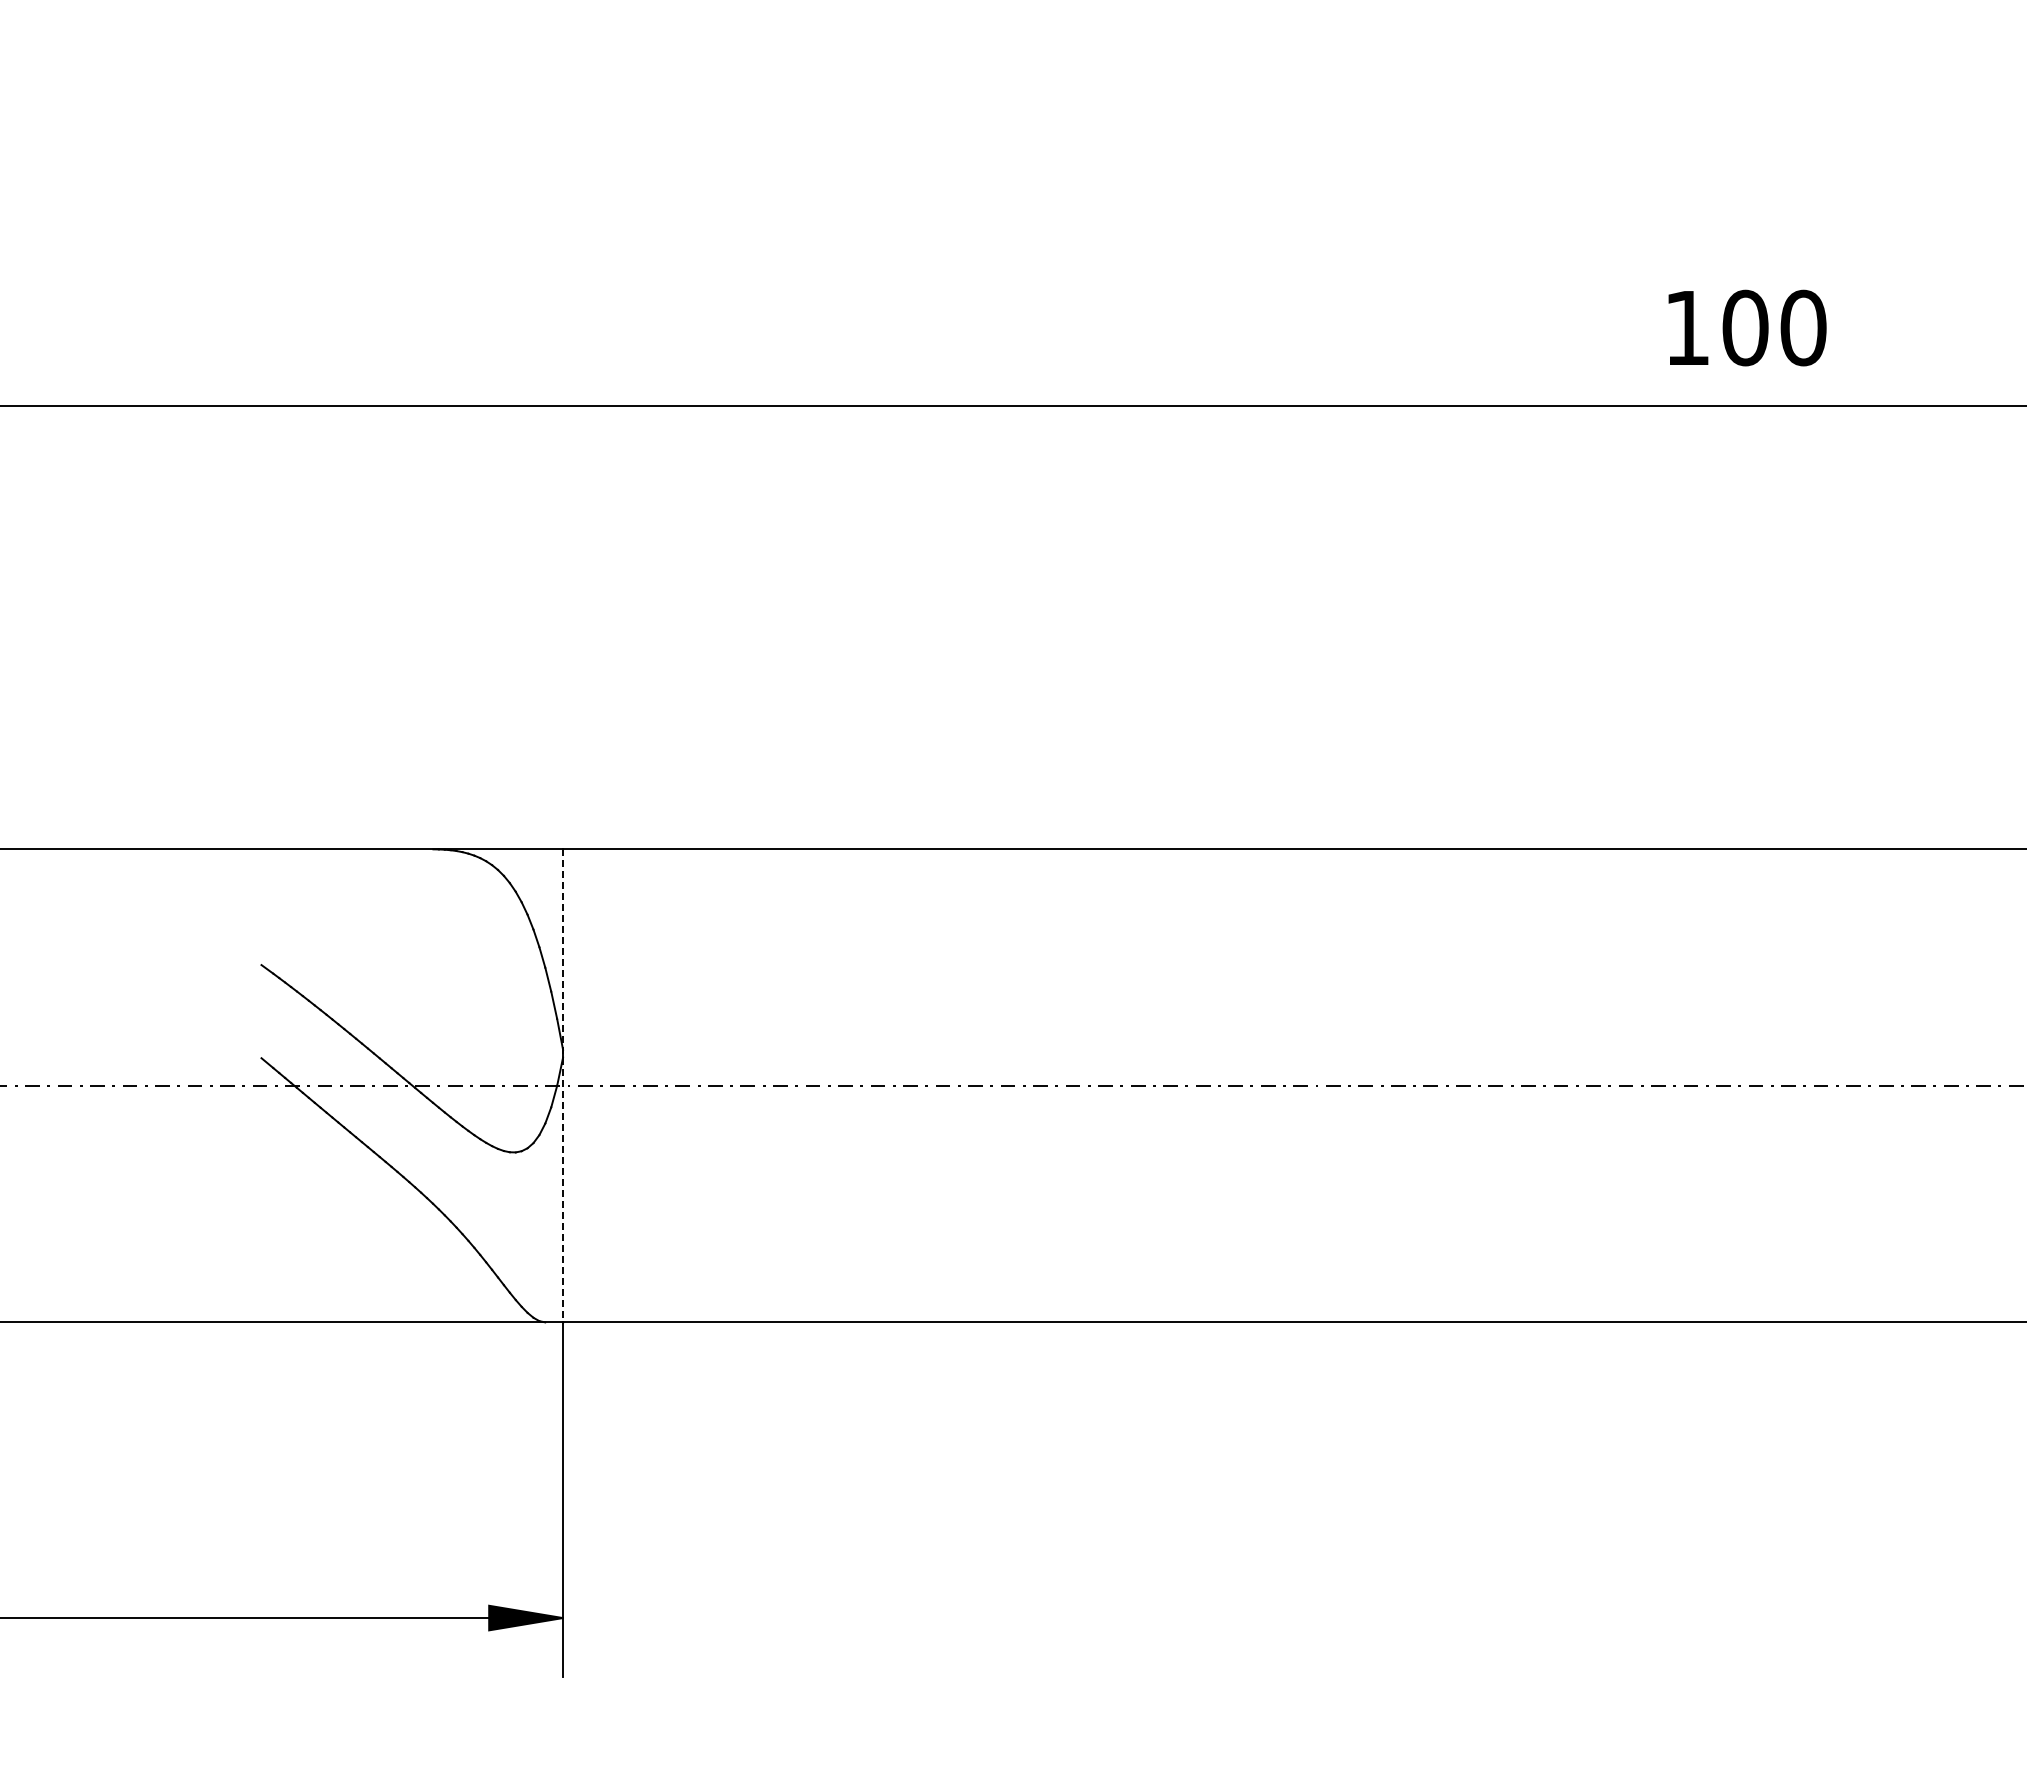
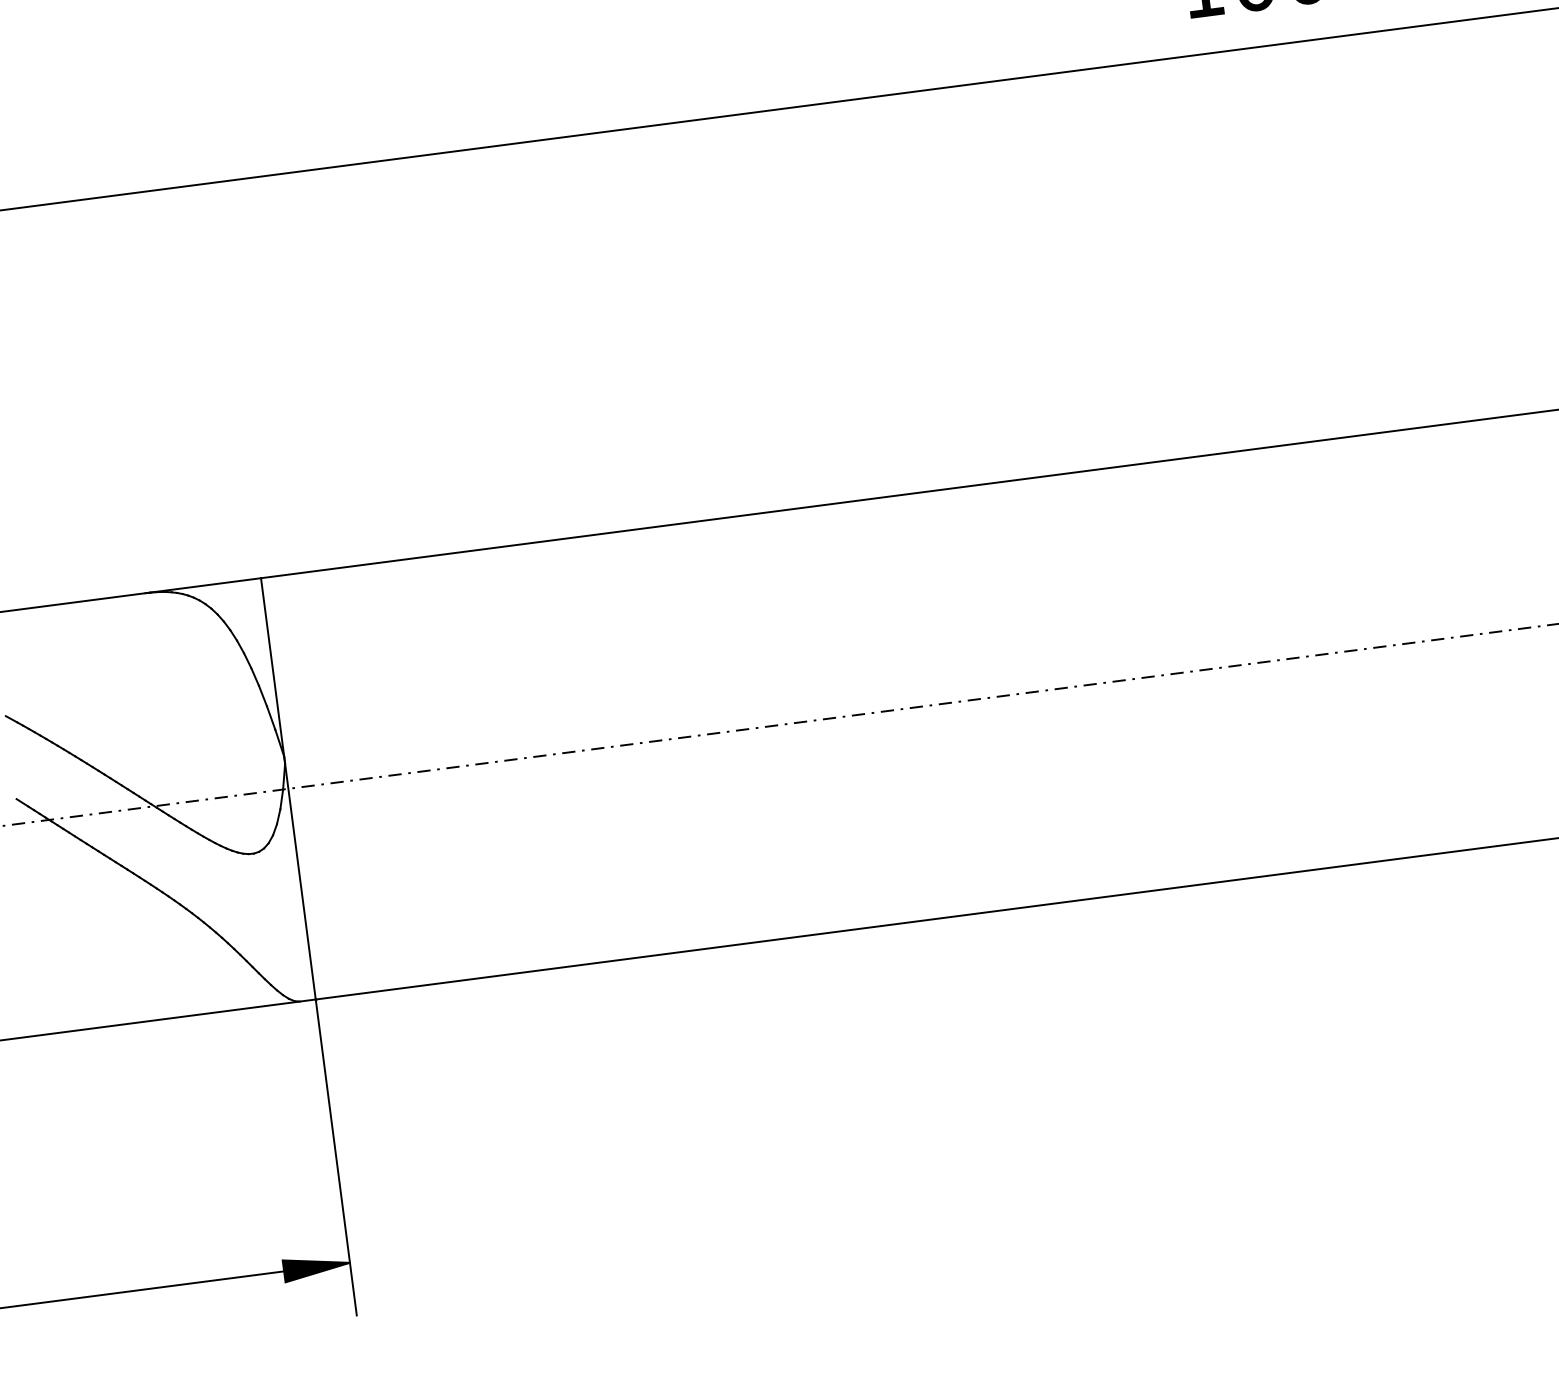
line: (563, 1085) -> (288, 788), dashed -> solid

